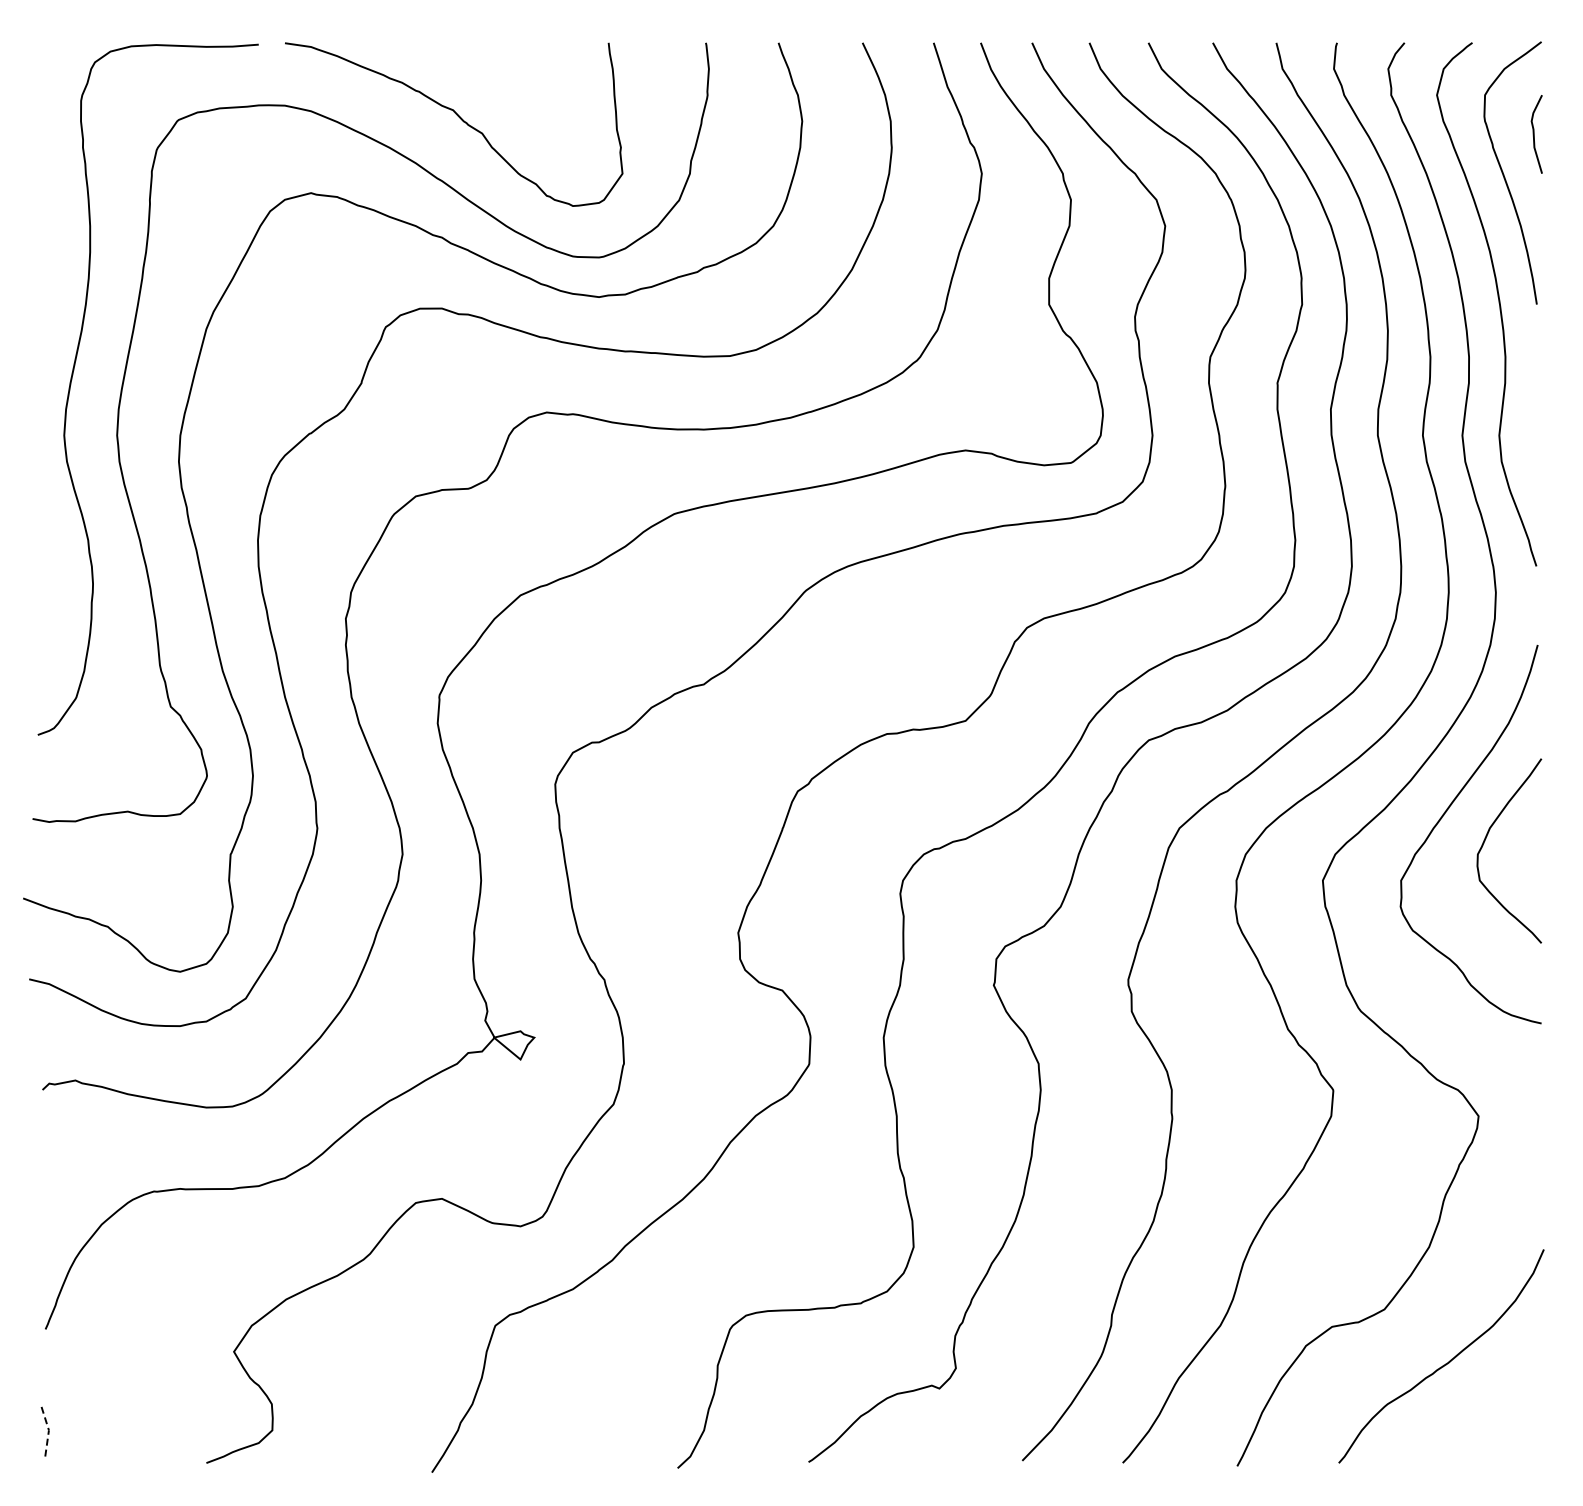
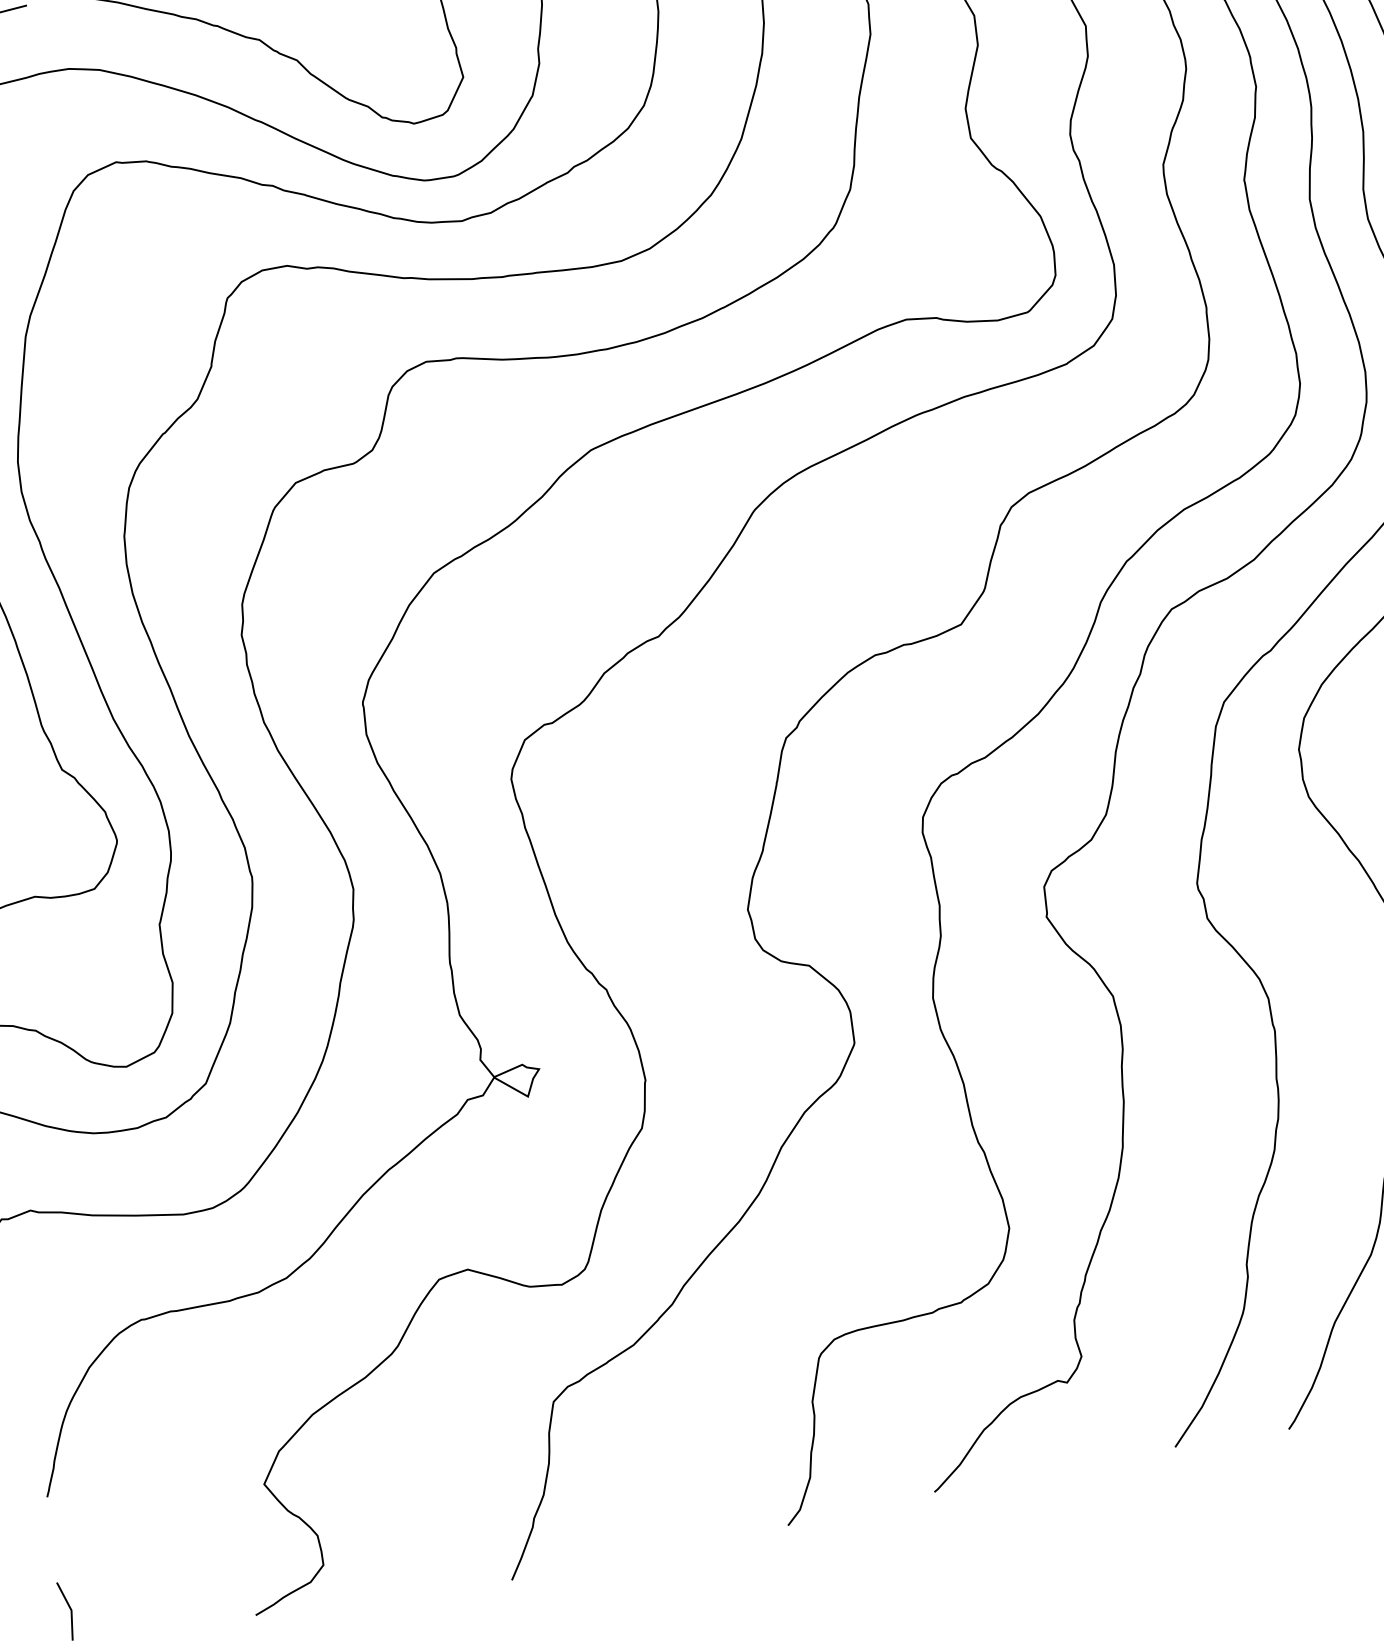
line: (48, 1430) -> (71, 1610), dashed -> solid

